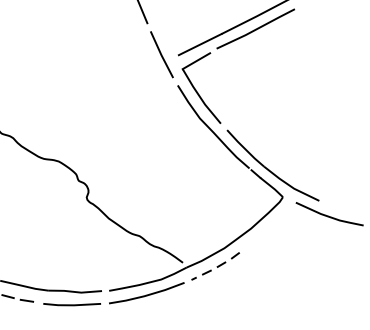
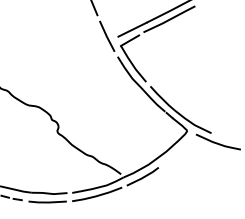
line: (216, 267) -> (143, 177), dashed -> solid

